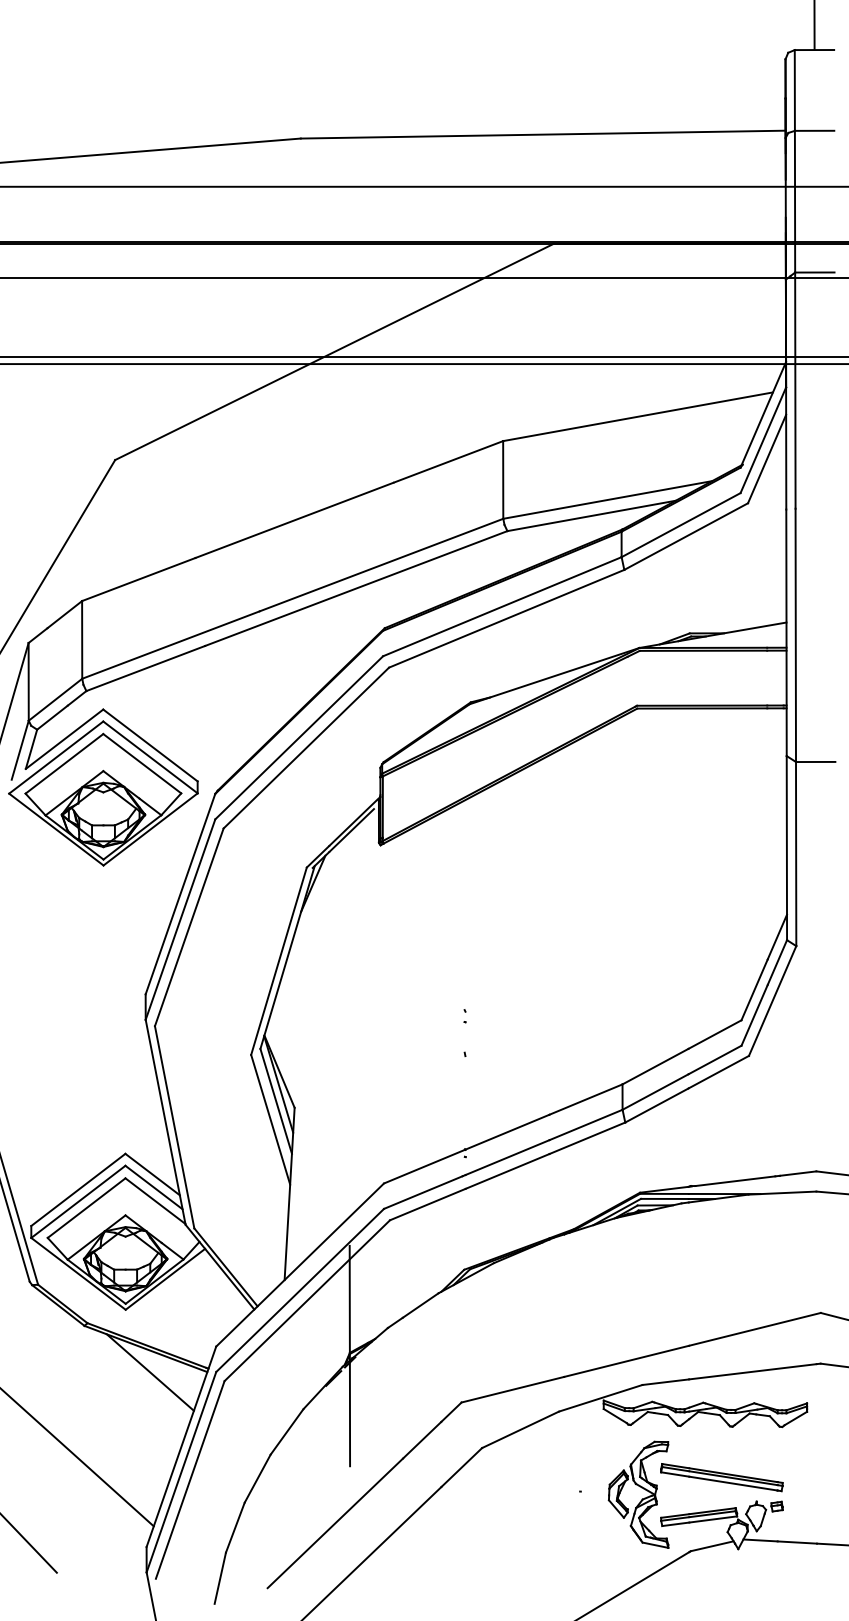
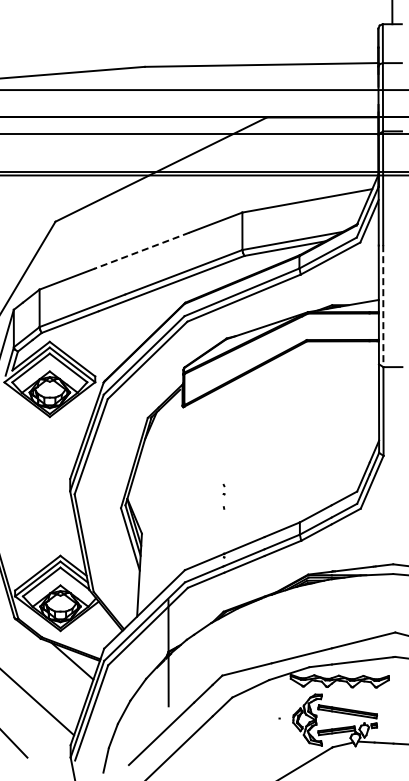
line: (293, 519) -> (141, 250), solid -> dashed
line: (796, 636) -> (383, 306), solid -> dashed
part: (463, 1016) -> (223, 489), size x1.6

